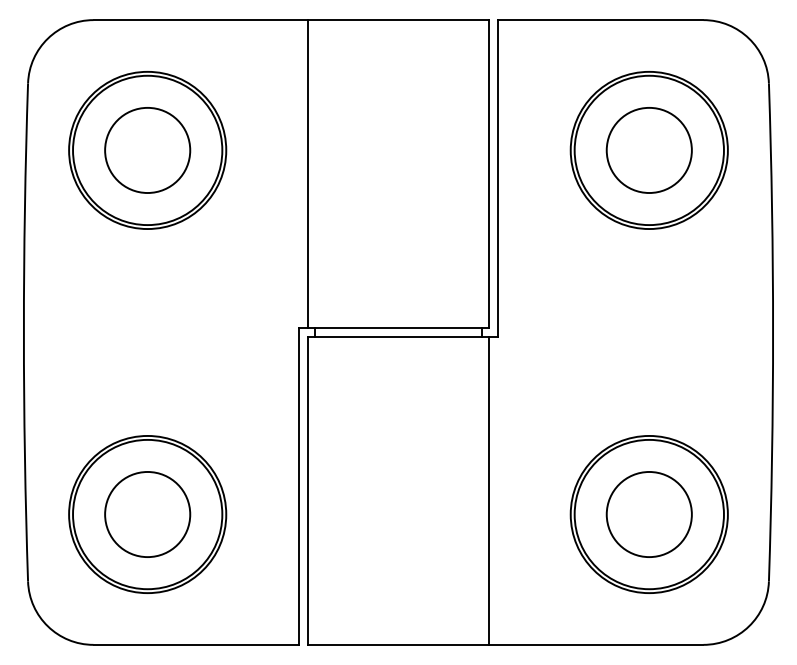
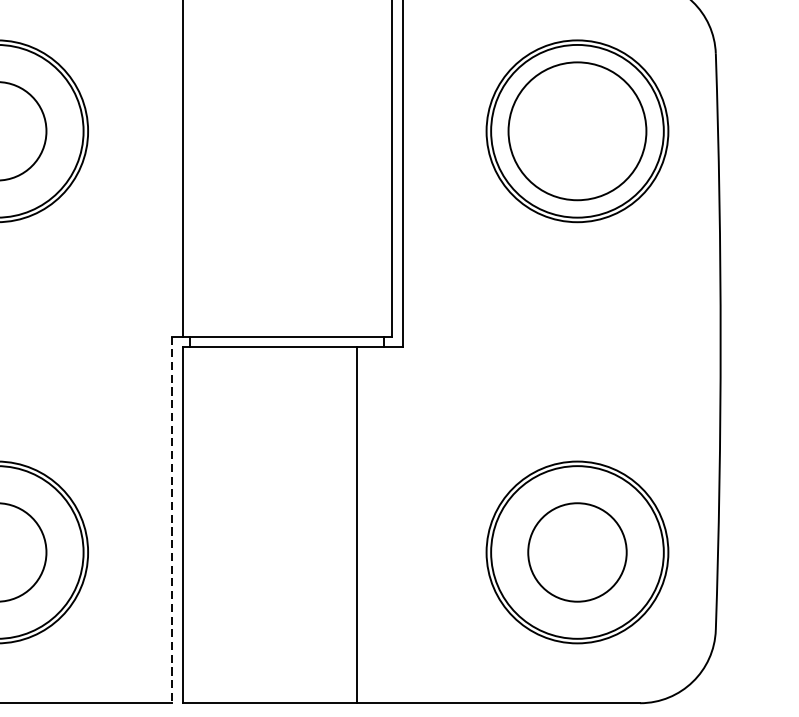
circle: (648, 150) -> (576, 131), size x1.4
line: (298, 486) -> (171, 520), solid -> dashed
line: (488, 490) -> (356, 524), moved

